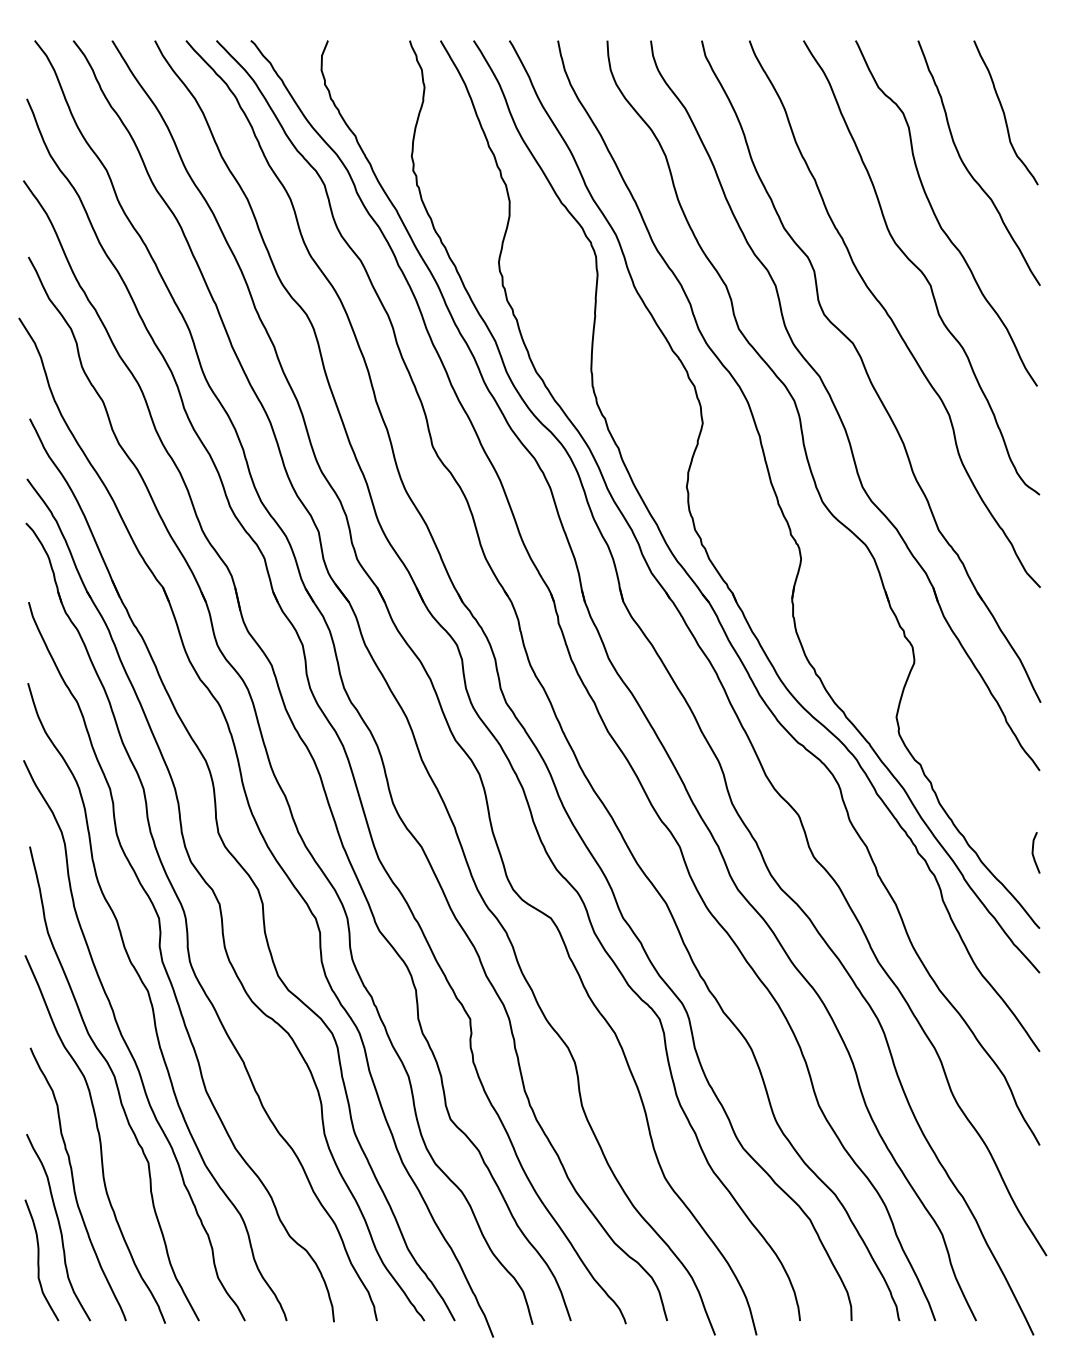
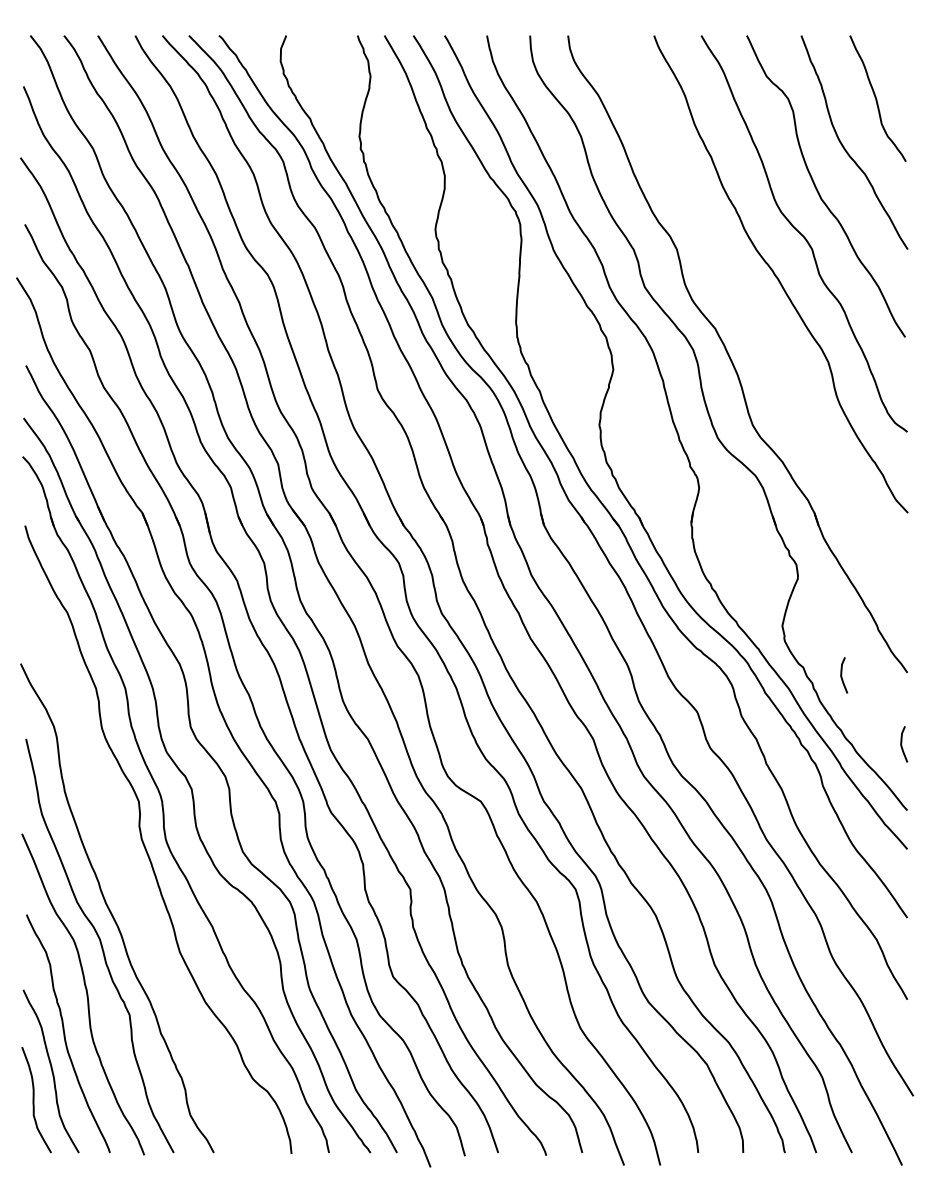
part: (870, 371) -> (759, 324), removed
curve: (965, 772) -> (842, 674), added
curve: (152, 1004) -> (133, 876), removed

